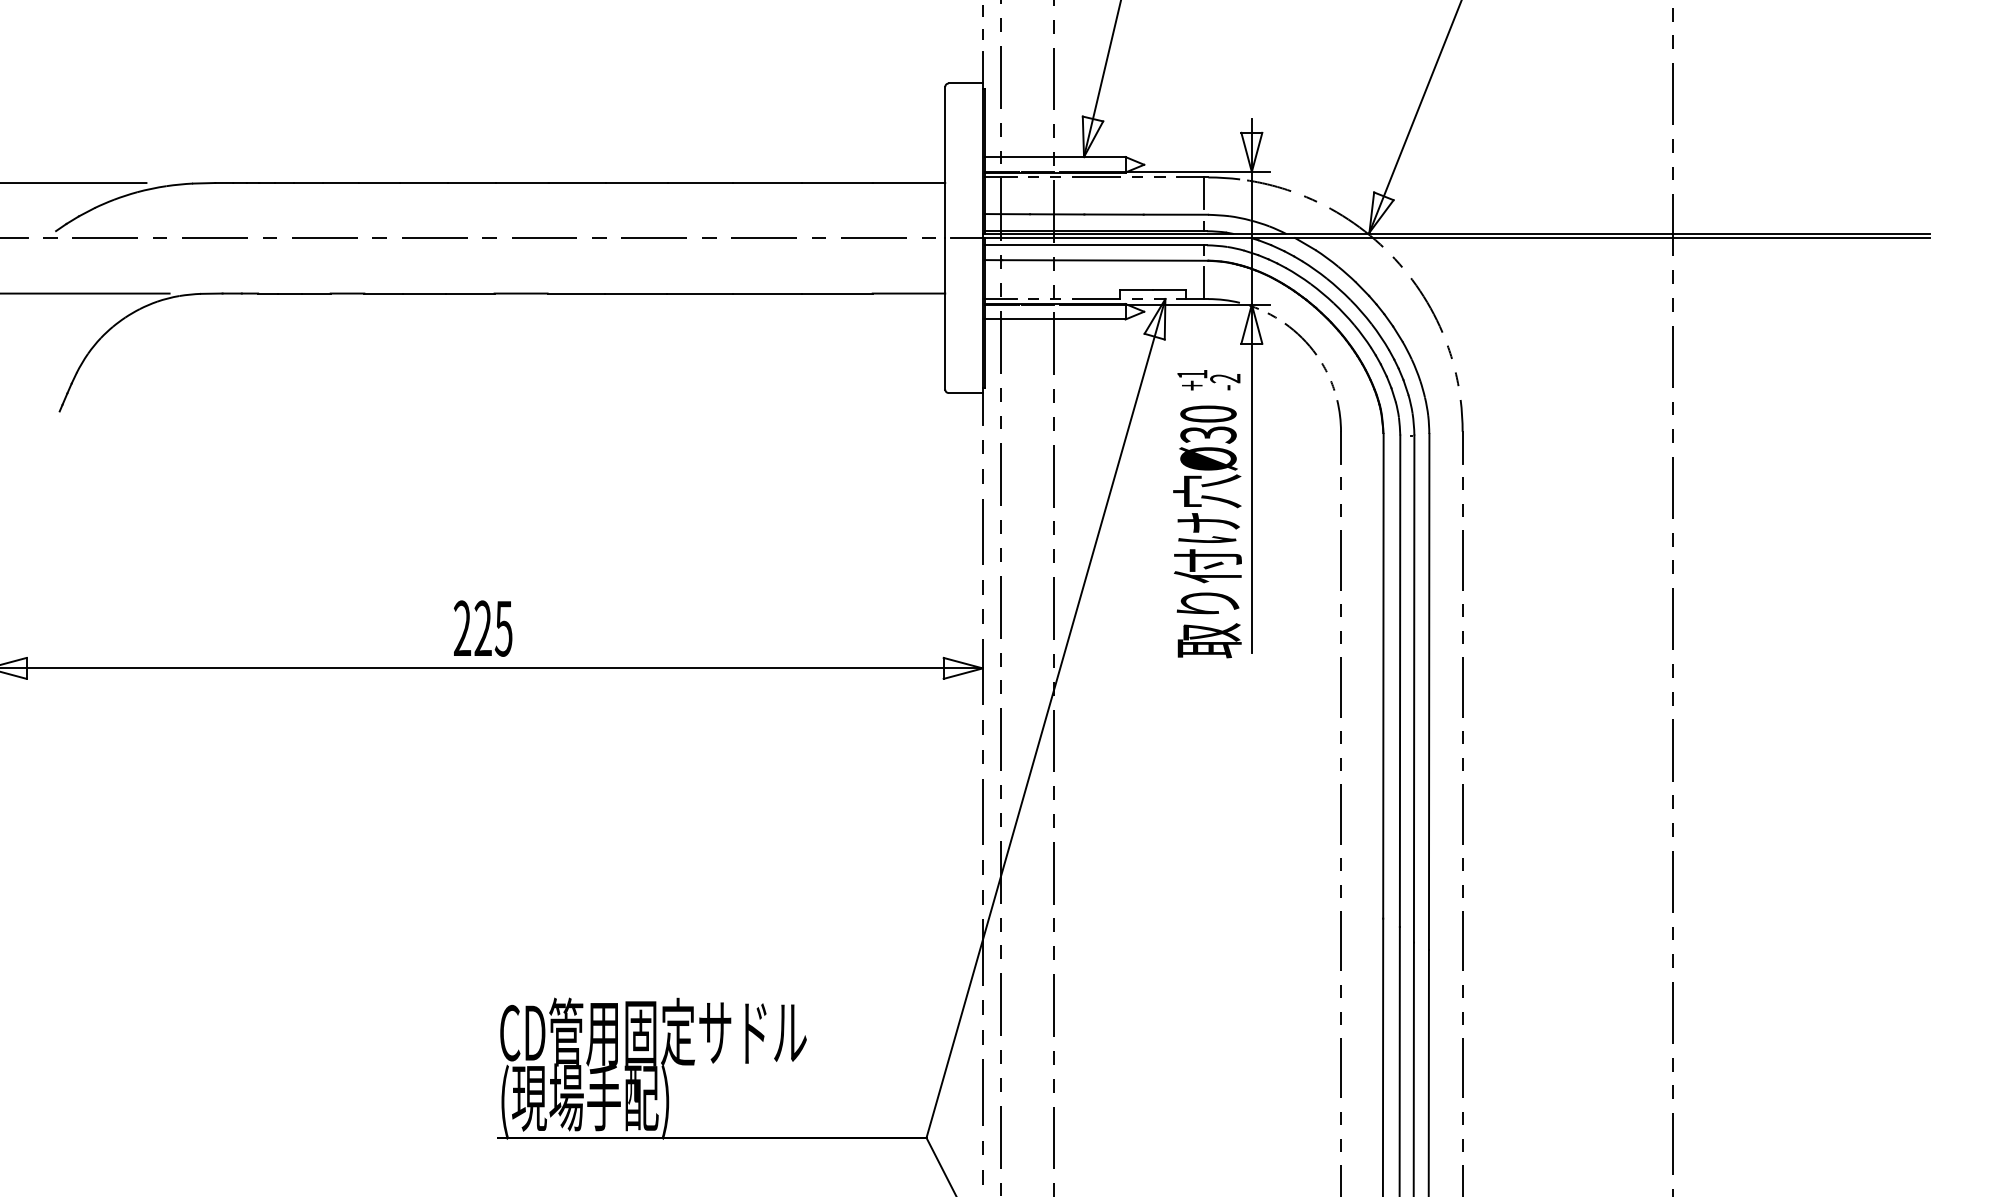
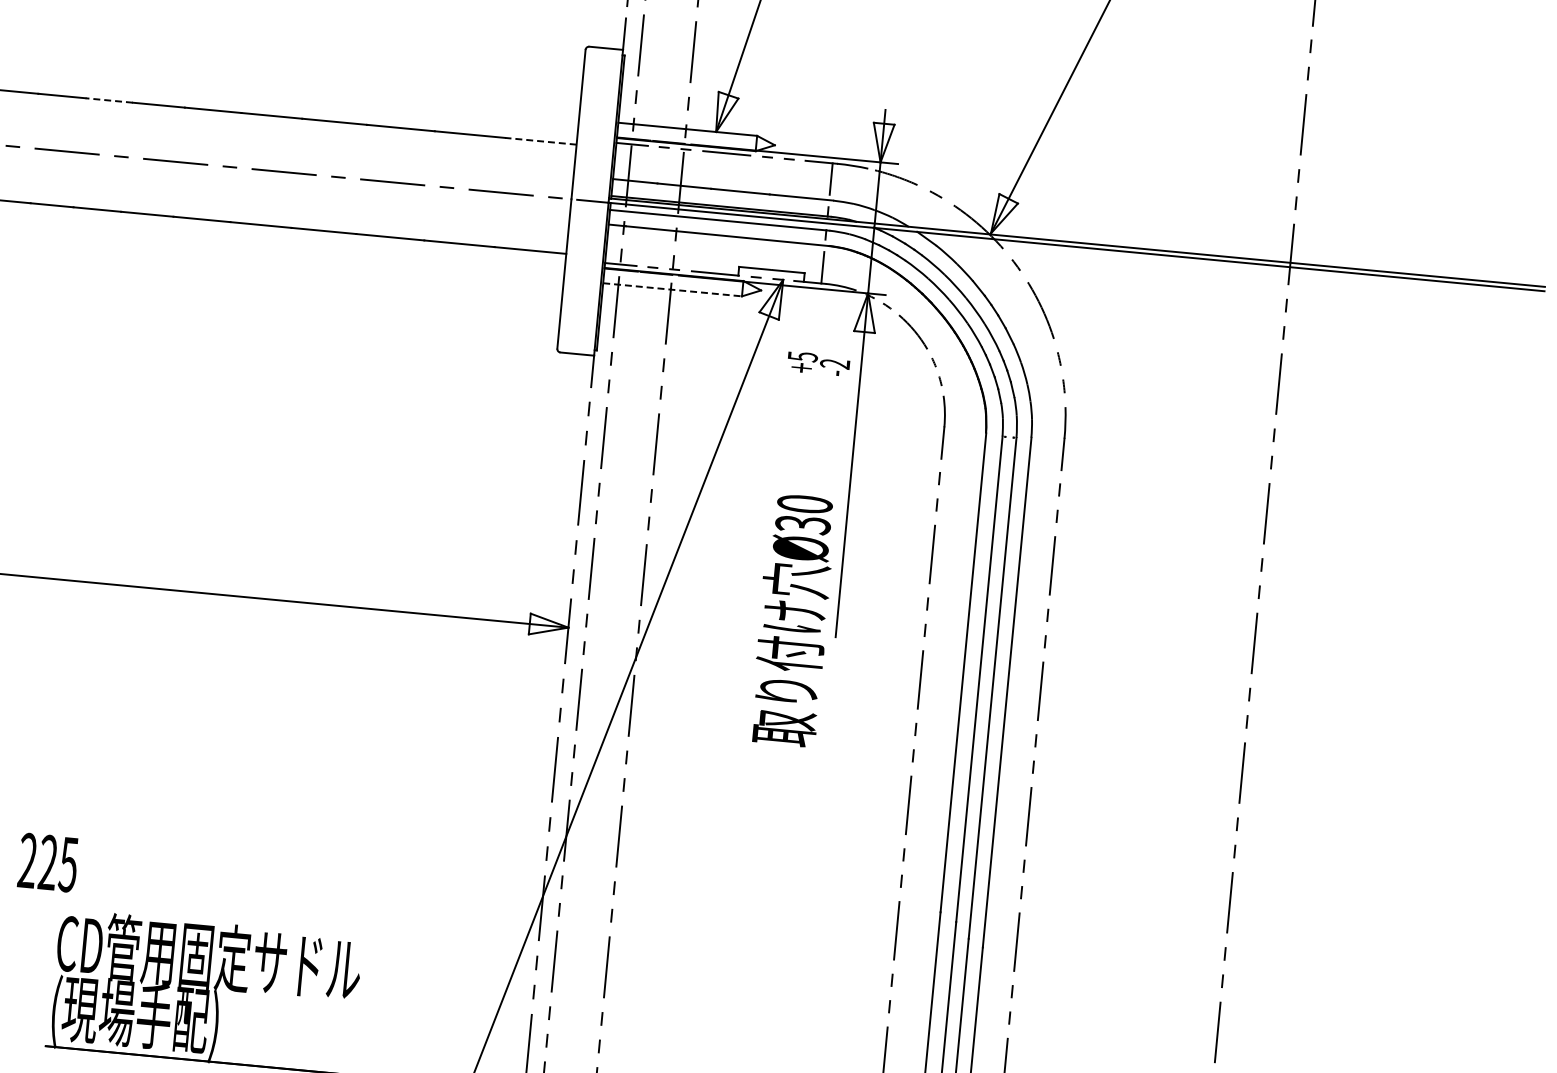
line: (472, 183) -> (109, 101), solid -> dashed
line: (908, 183) -> (540, 141), solid -> dashed
line: (1055, 319) -> (672, 289), solid -> dashed
text: (1192, 374) -> (803, 356), +1 -> +5
text: (1207, 531) -> (793, 620), moved
text: (483, 628) -> (48, 862), moved

